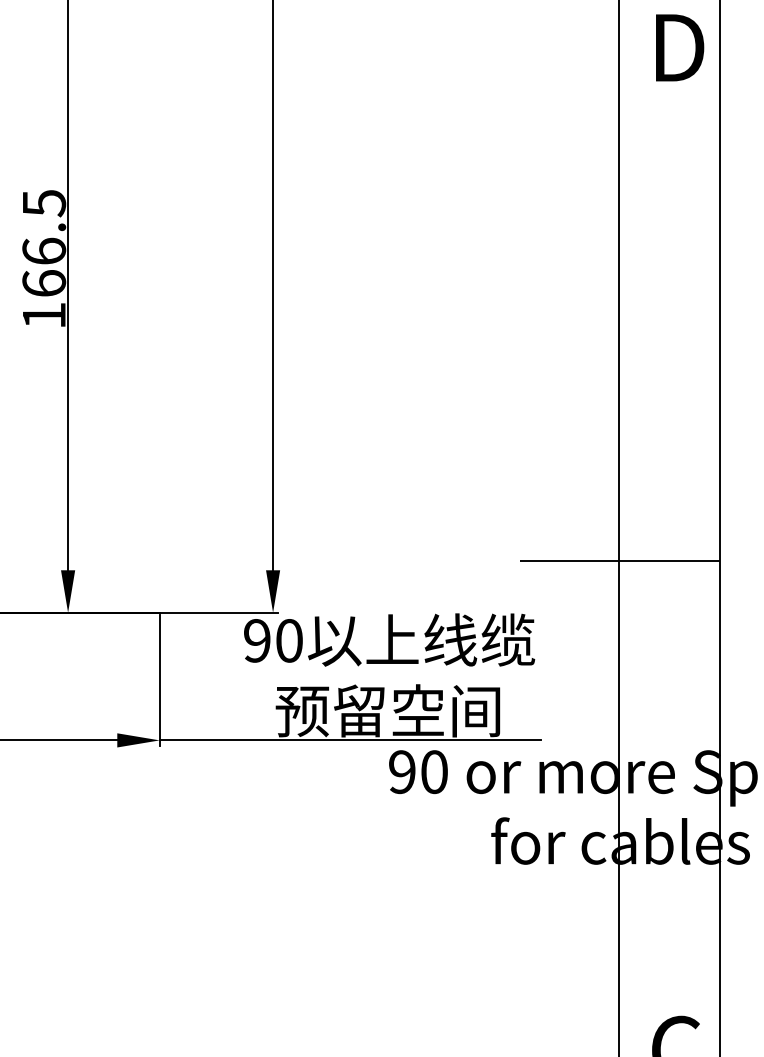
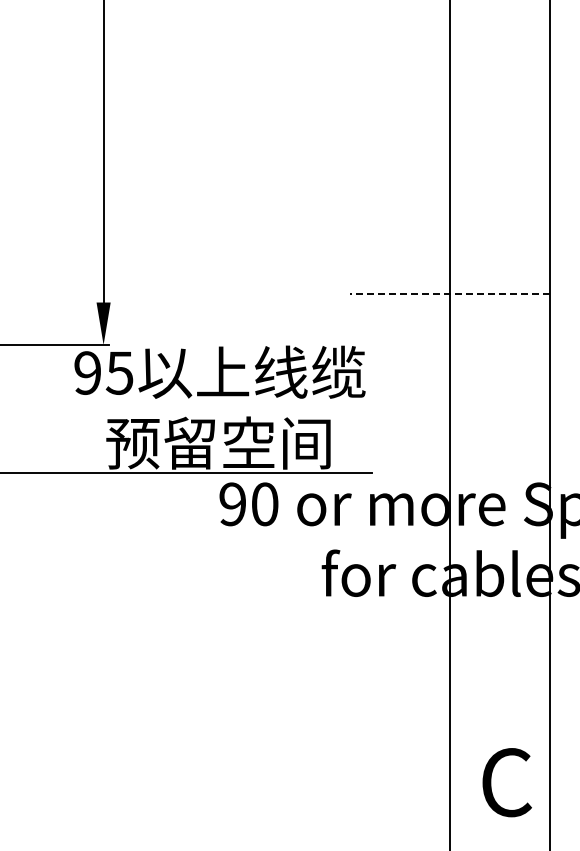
line: (619, 561) -> (450, 293), solid -> dashed
text: (288, 640) -> (119, 372), 90 -> 95

